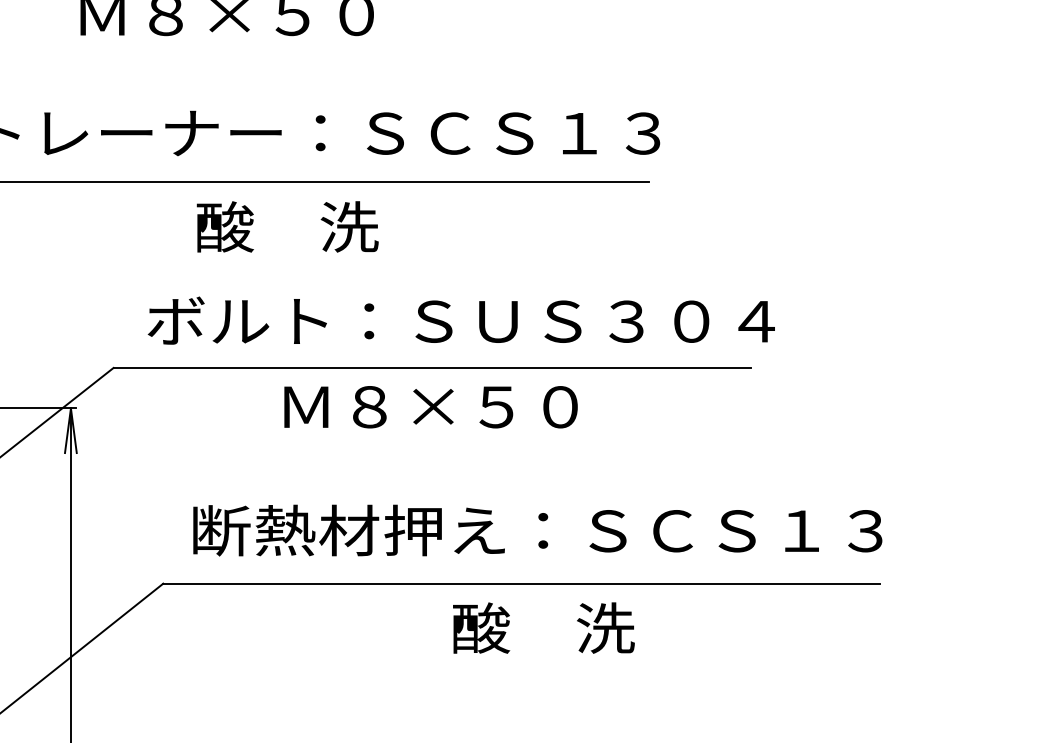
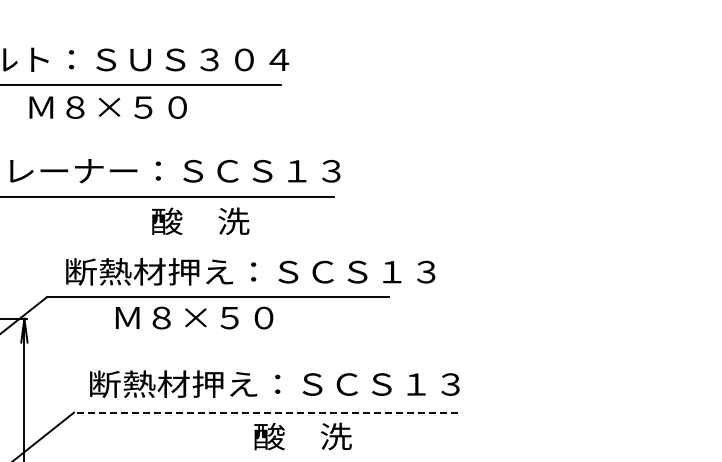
text: (287, 225) -> (200, 220), moved
text: (492, 320) -> (250, 271), ボルト：ＳＵＳ３０４ -> 断熱材押え：ＳＣＳ１３
text: (430, 406) -> (194, 317), moved
line: (520, 583) -> (265, 412), solid -> dashed
text: (542, 628) -> (302, 436), moved

